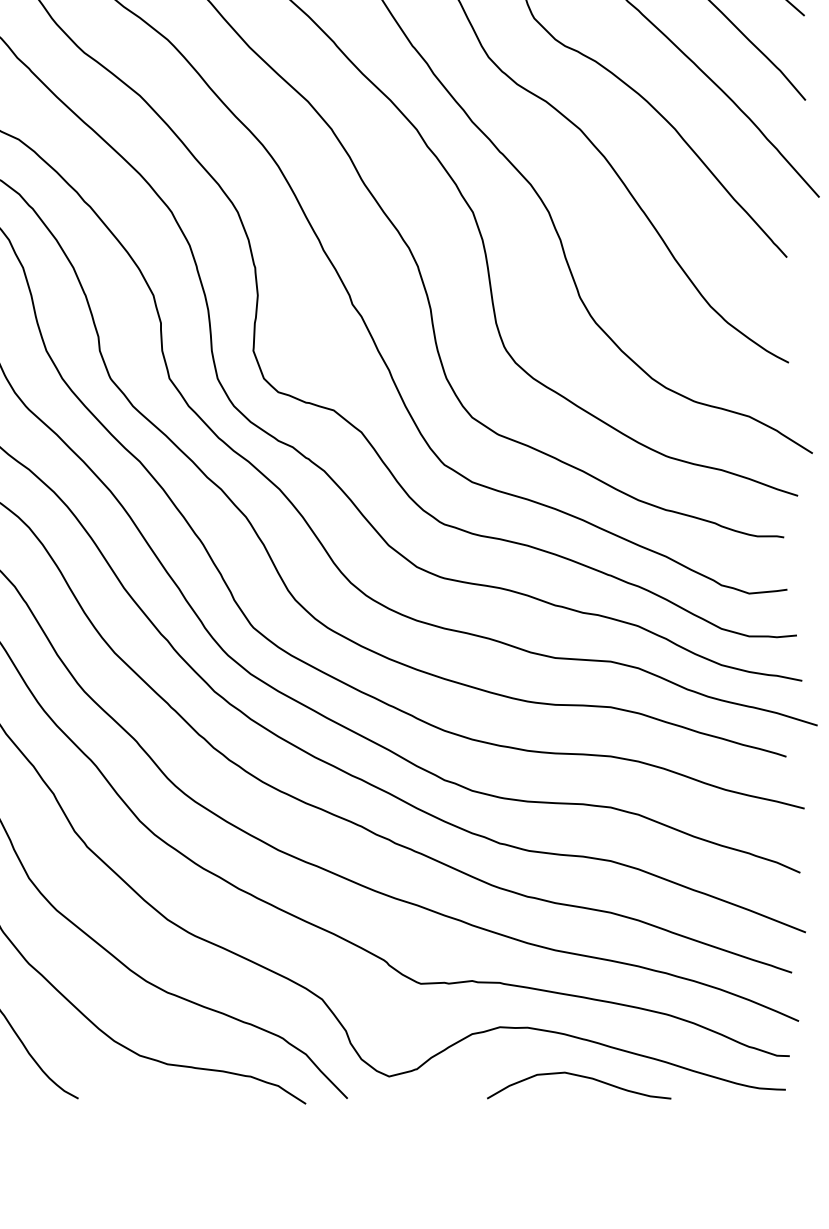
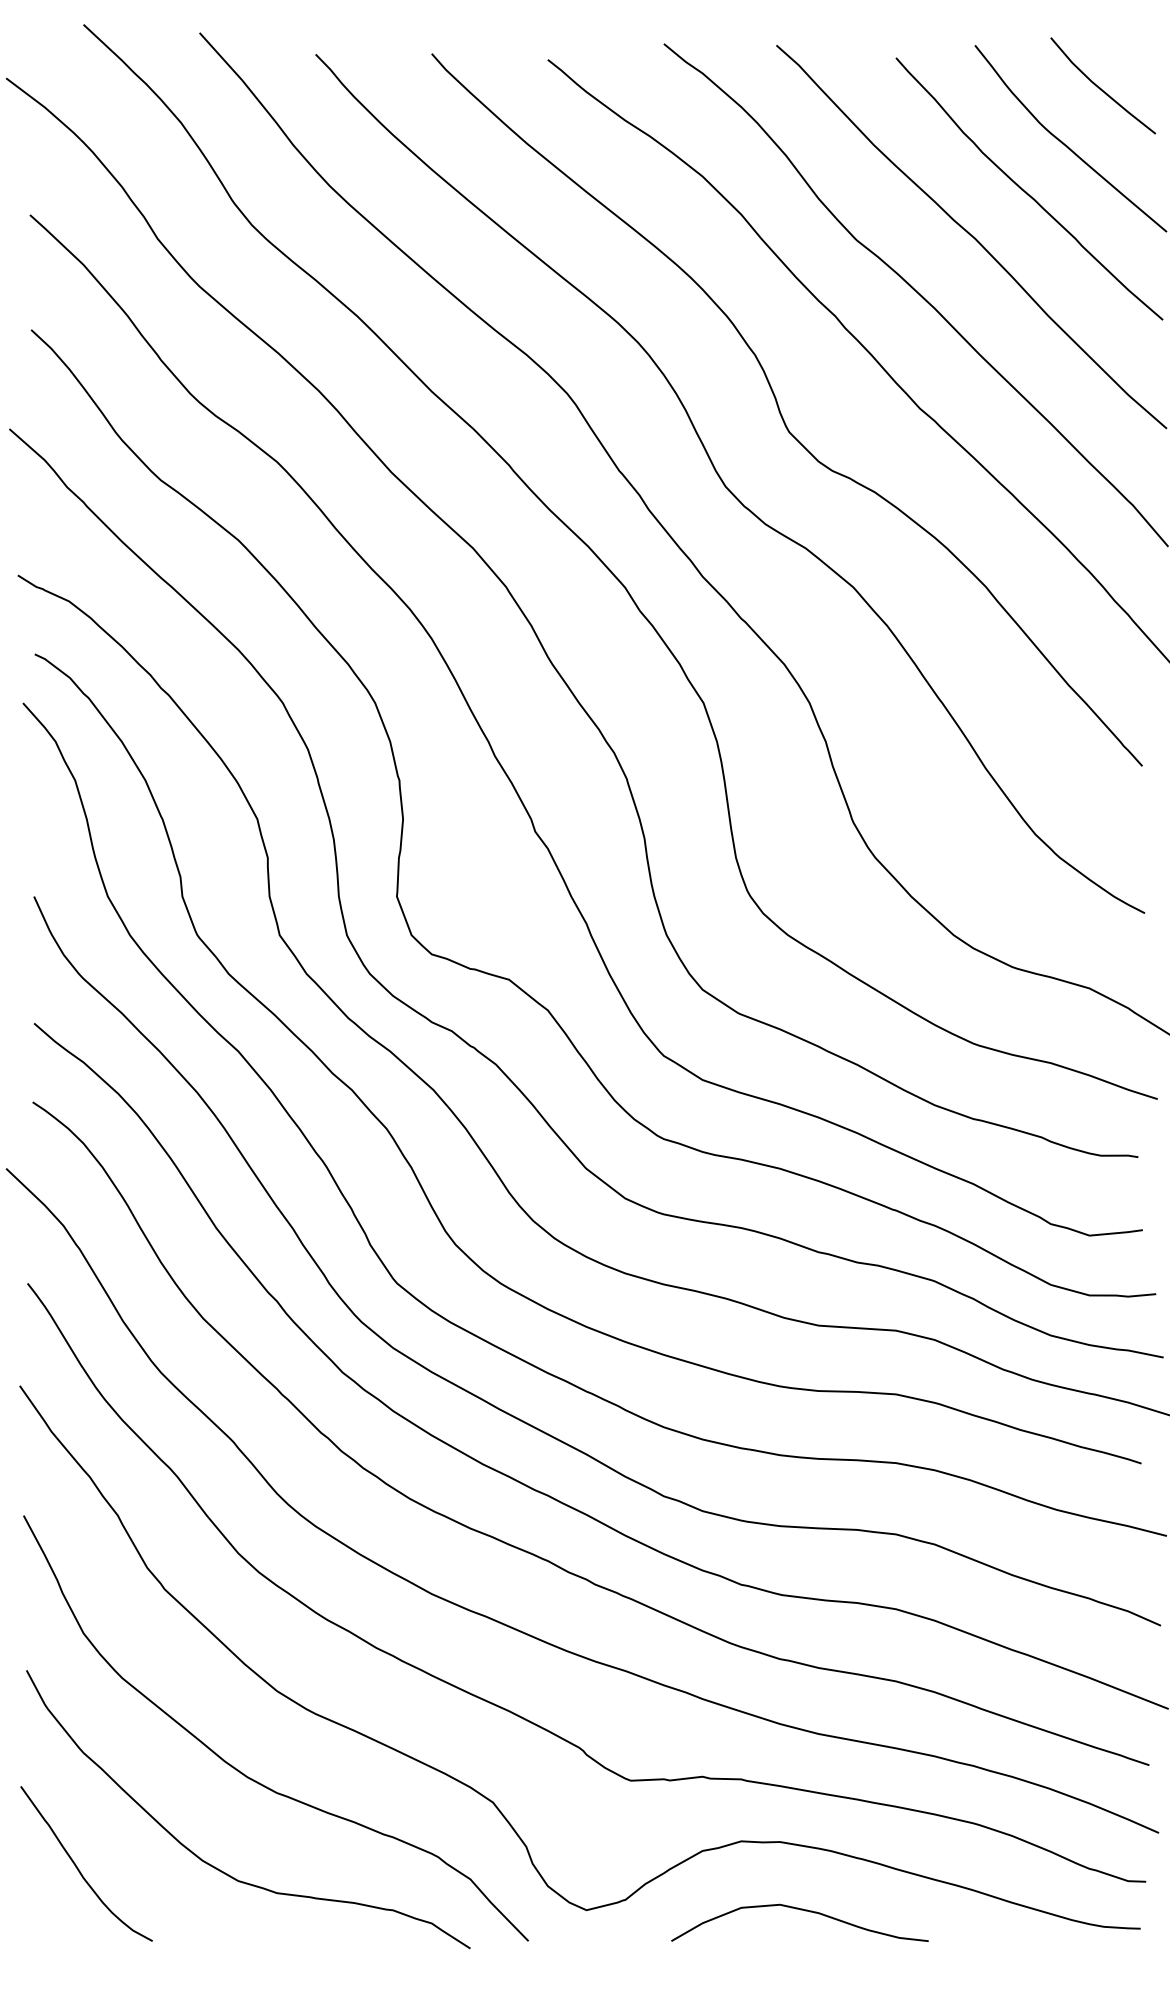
curve: (579, 1076) -> (800, 1910), moved

